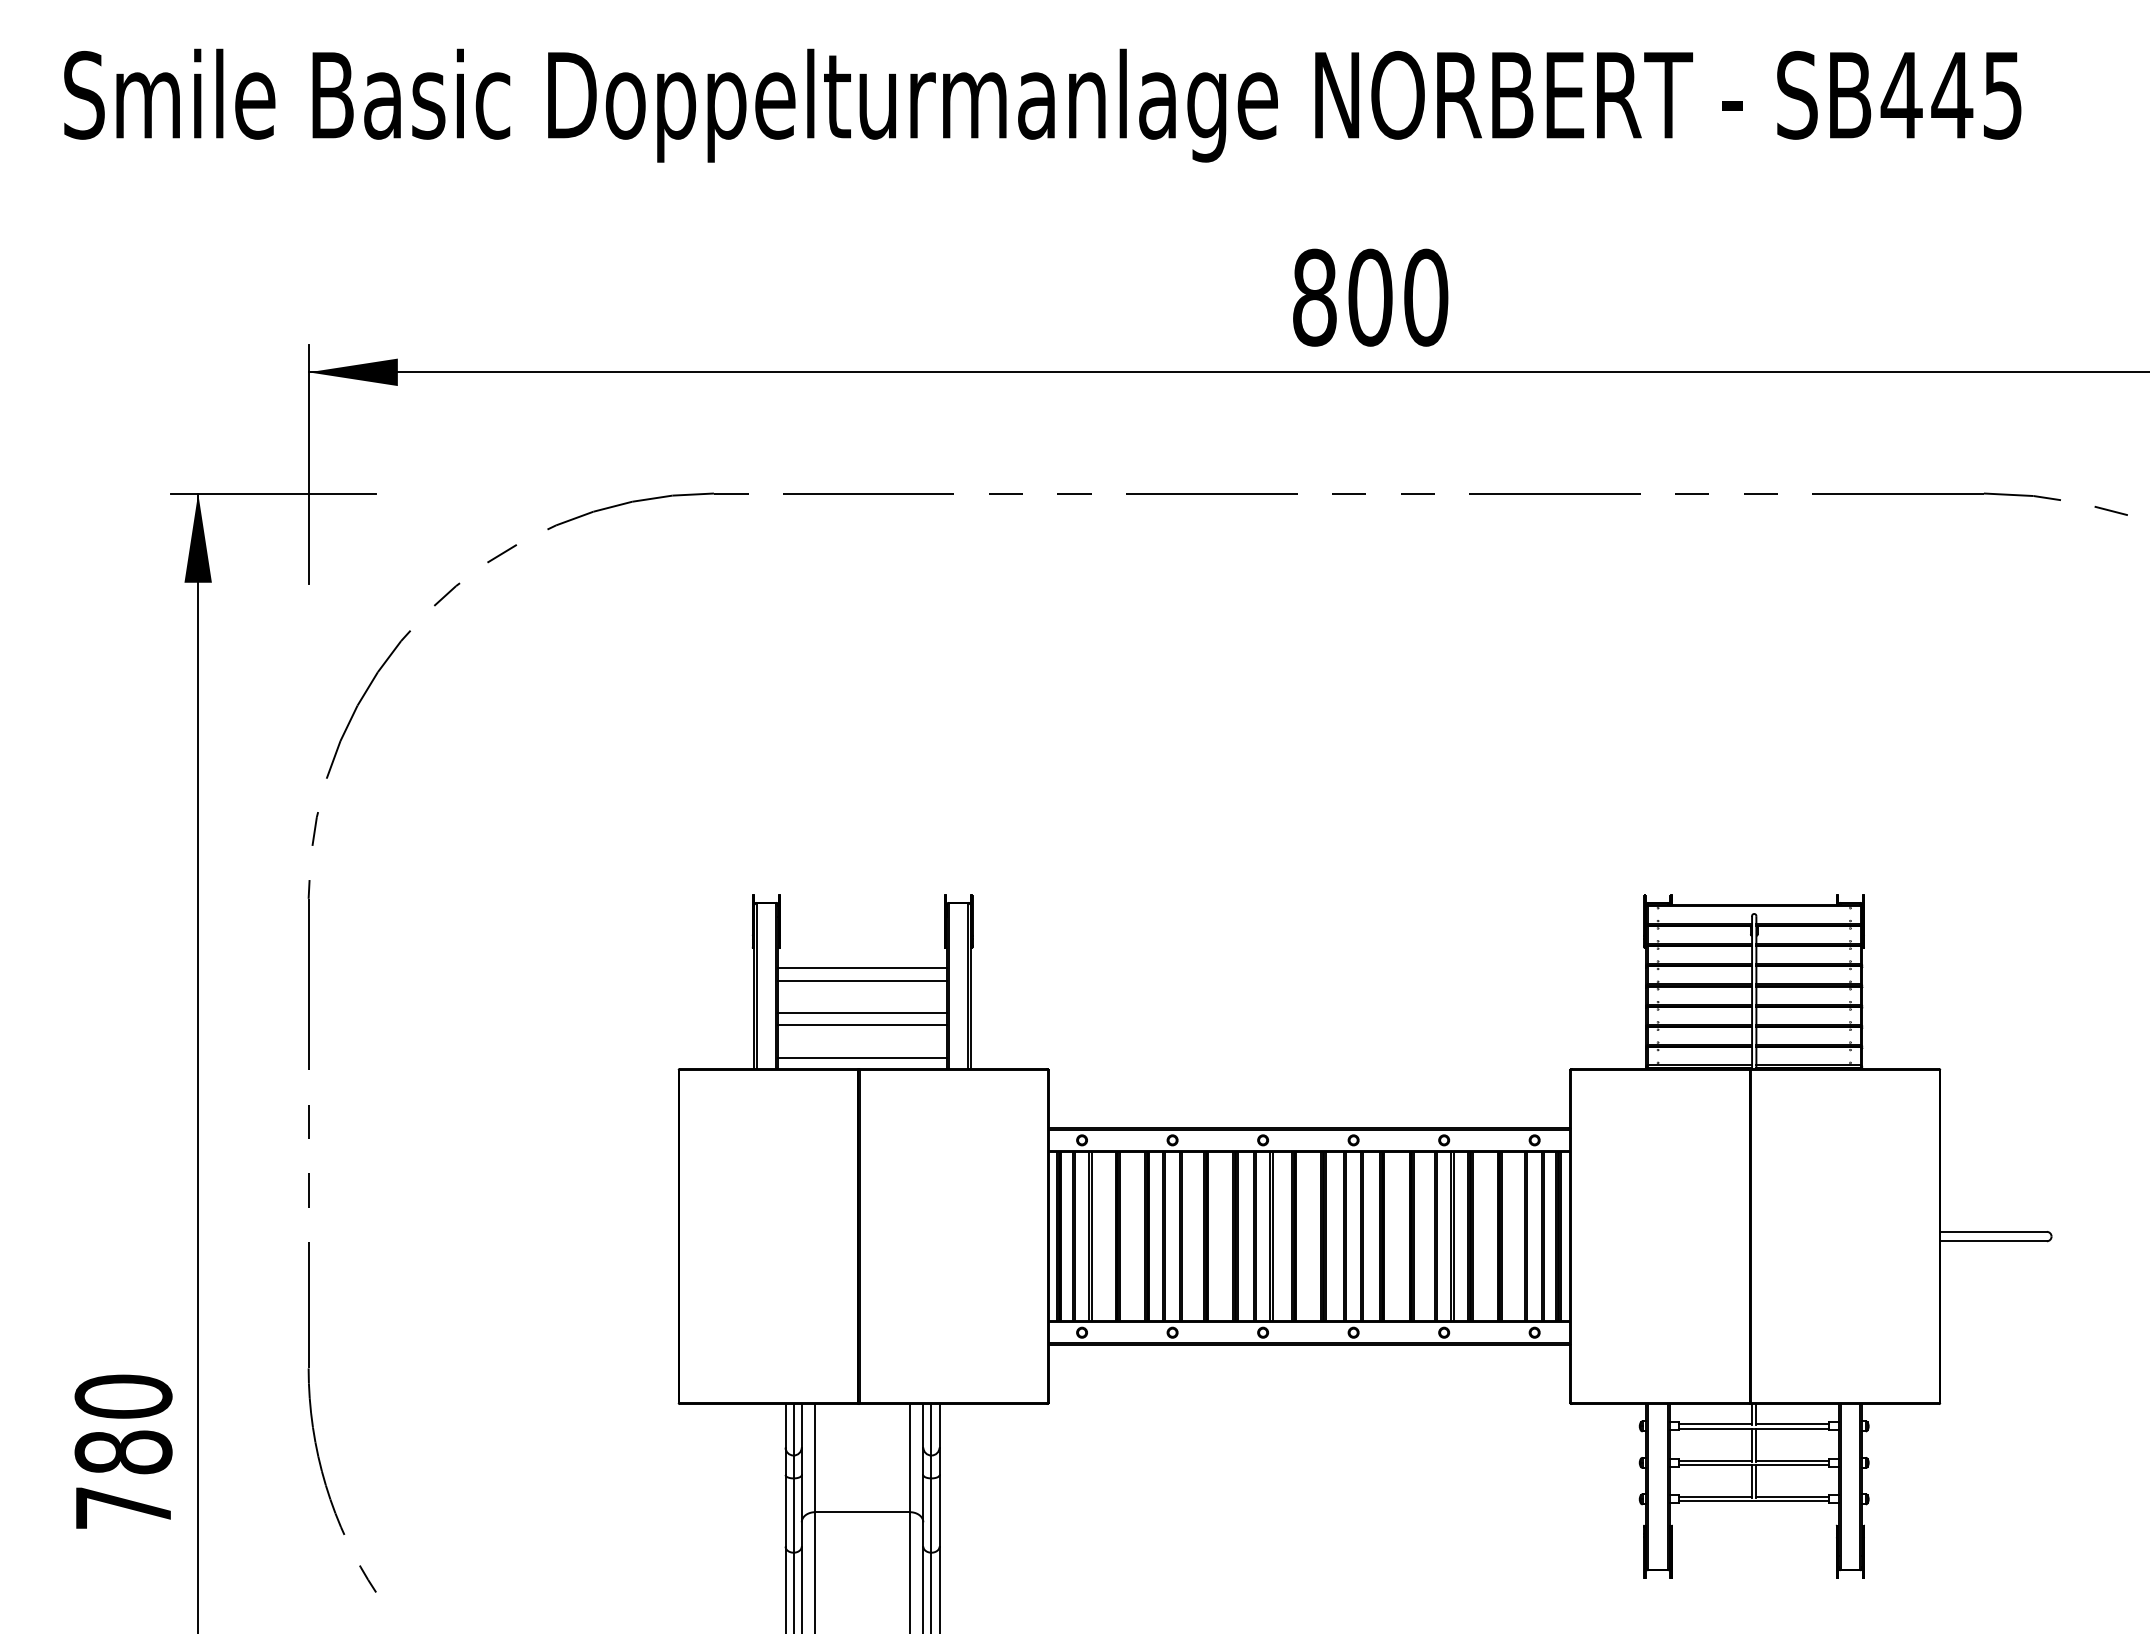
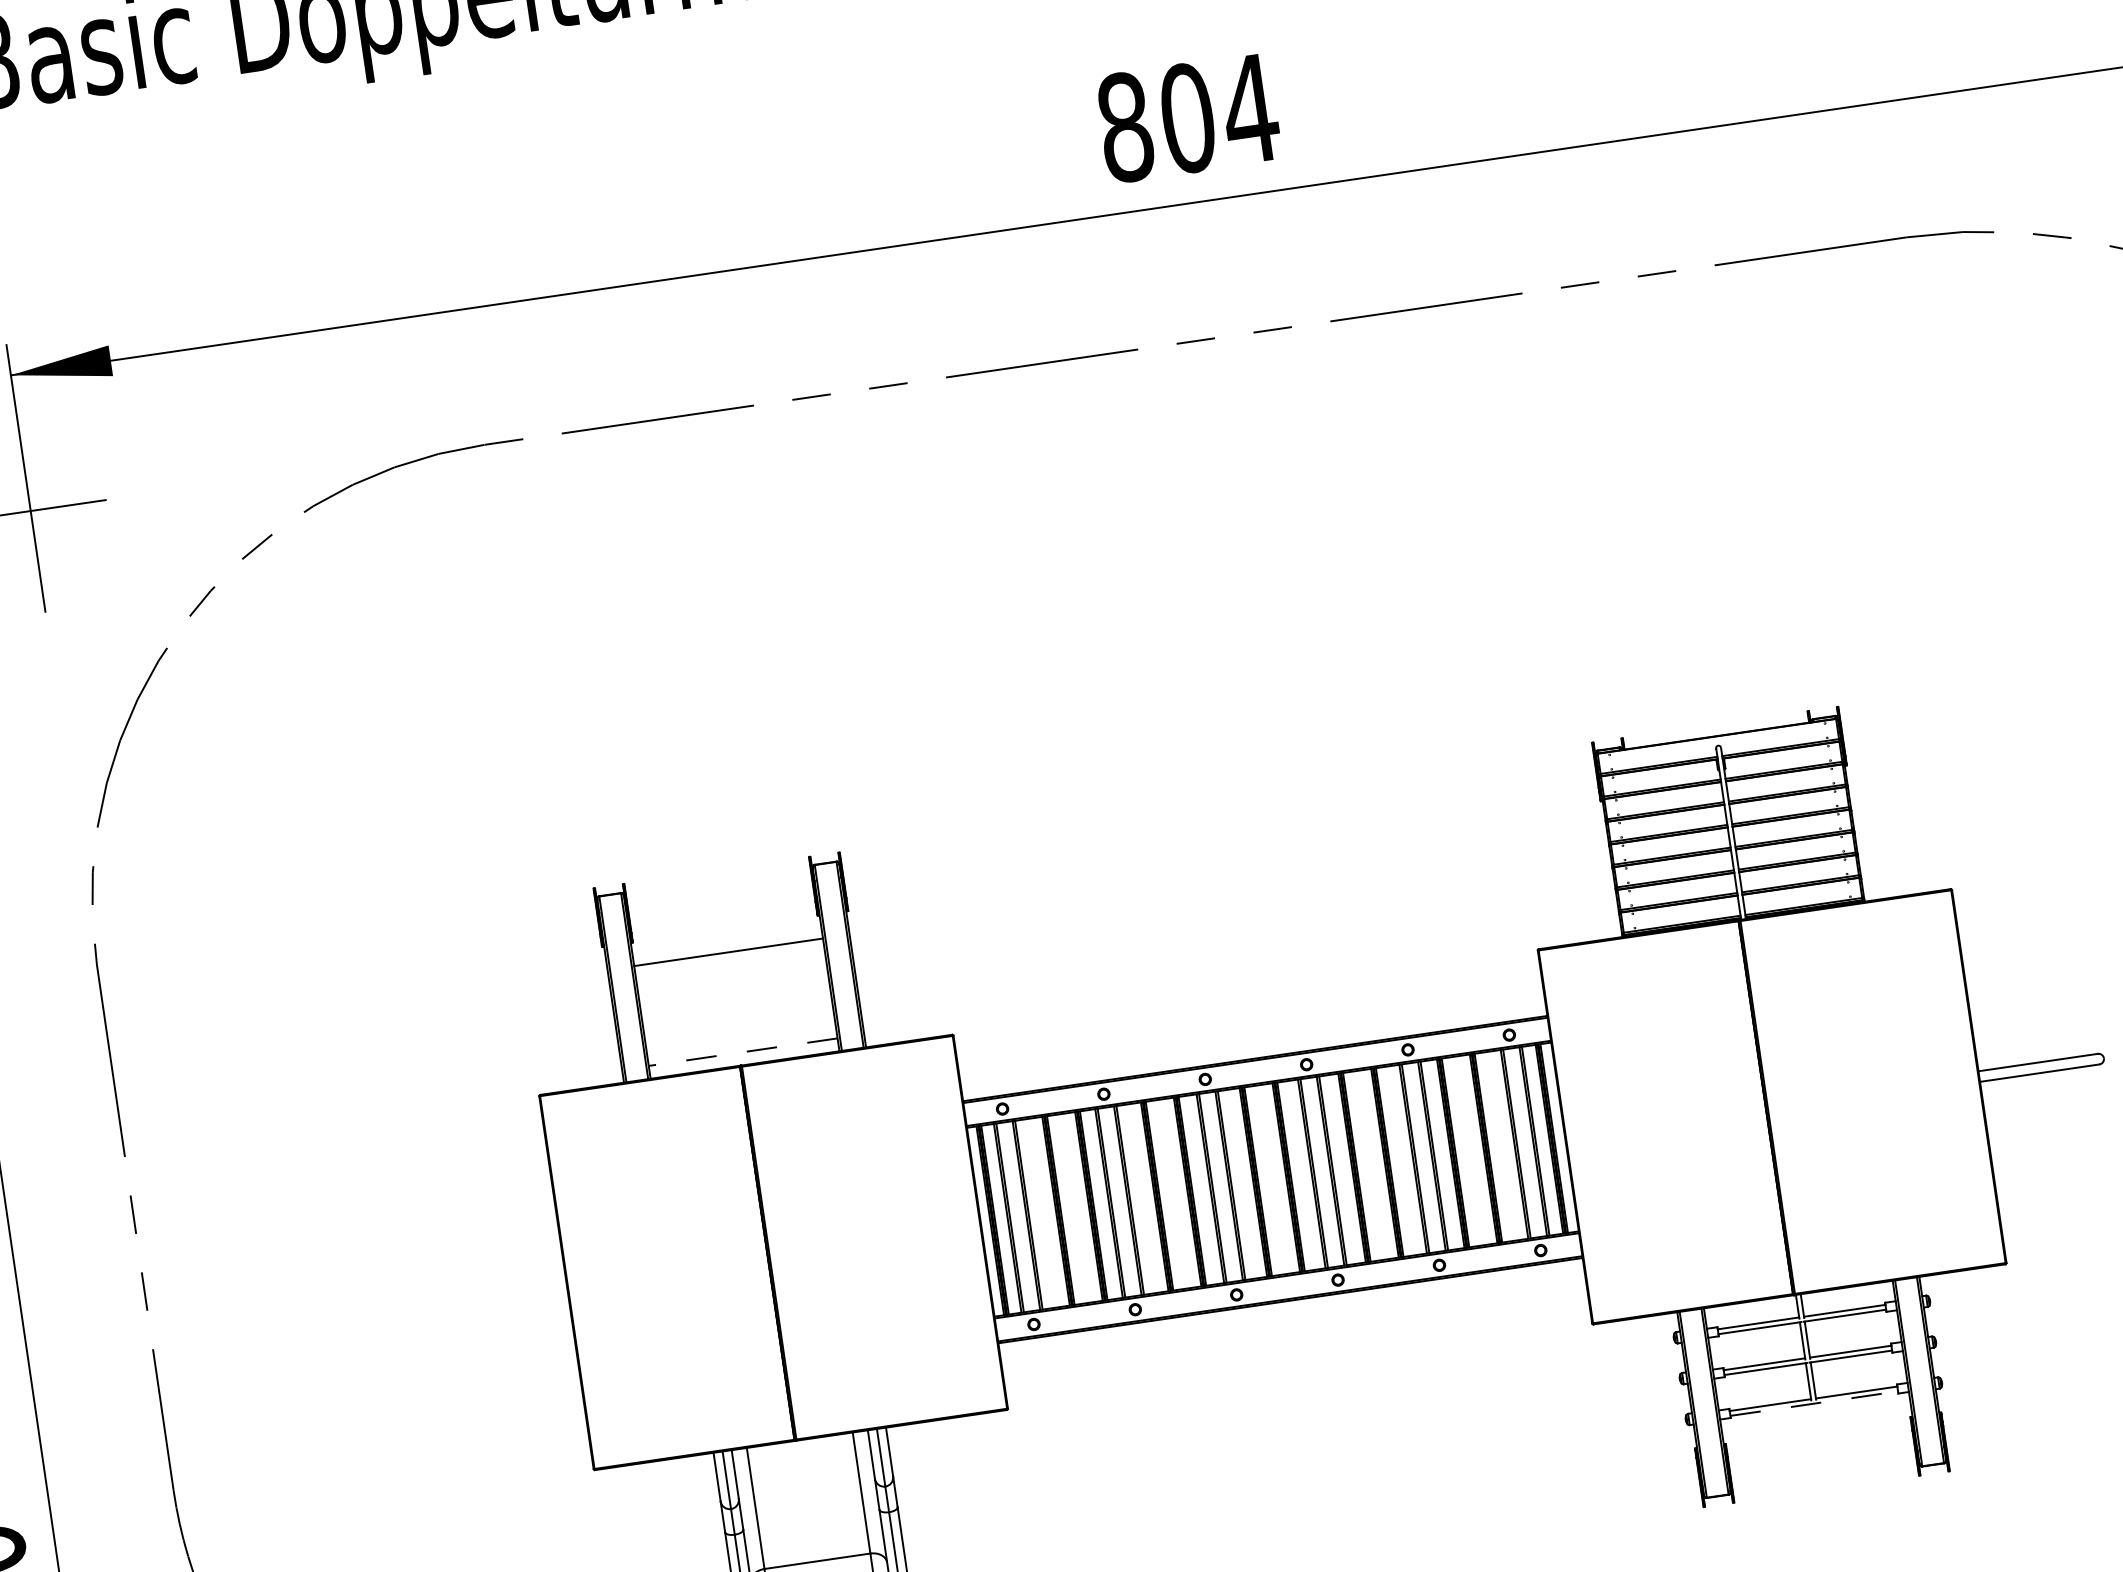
text: (1425, 297) -> (1249, 109), 800 -> 804
line: (862, 980) -> (730, 965), removed
line: (862, 1012) -> (735, 1001), removed
line: (862, 1025) -> (737, 1016), removed
line: (862, 1057) -> (743, 1052), solid -> dashed
line: (1754, 1501) -> (1814, 1403), solid -> dashed

